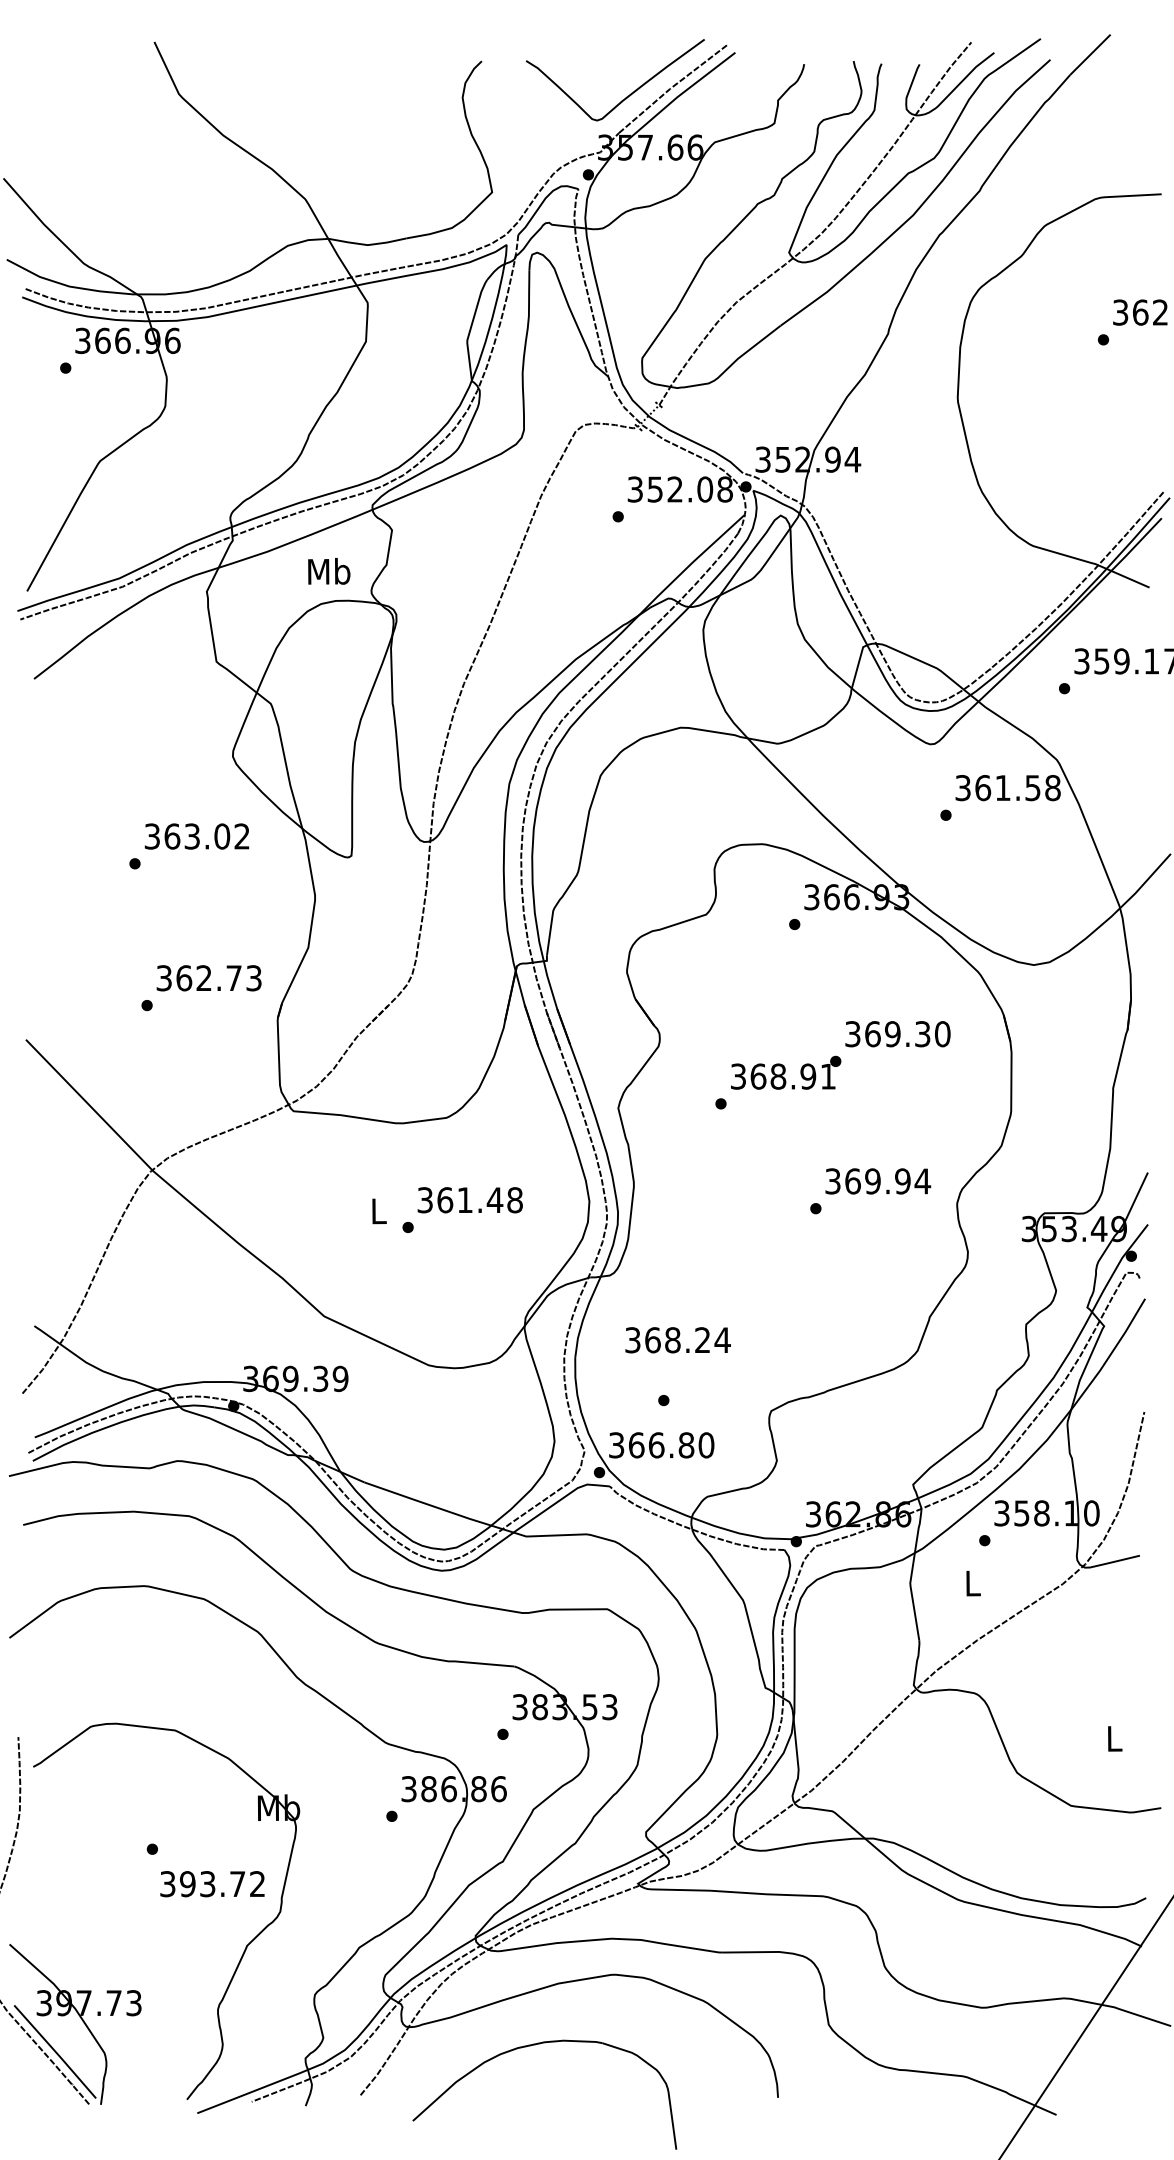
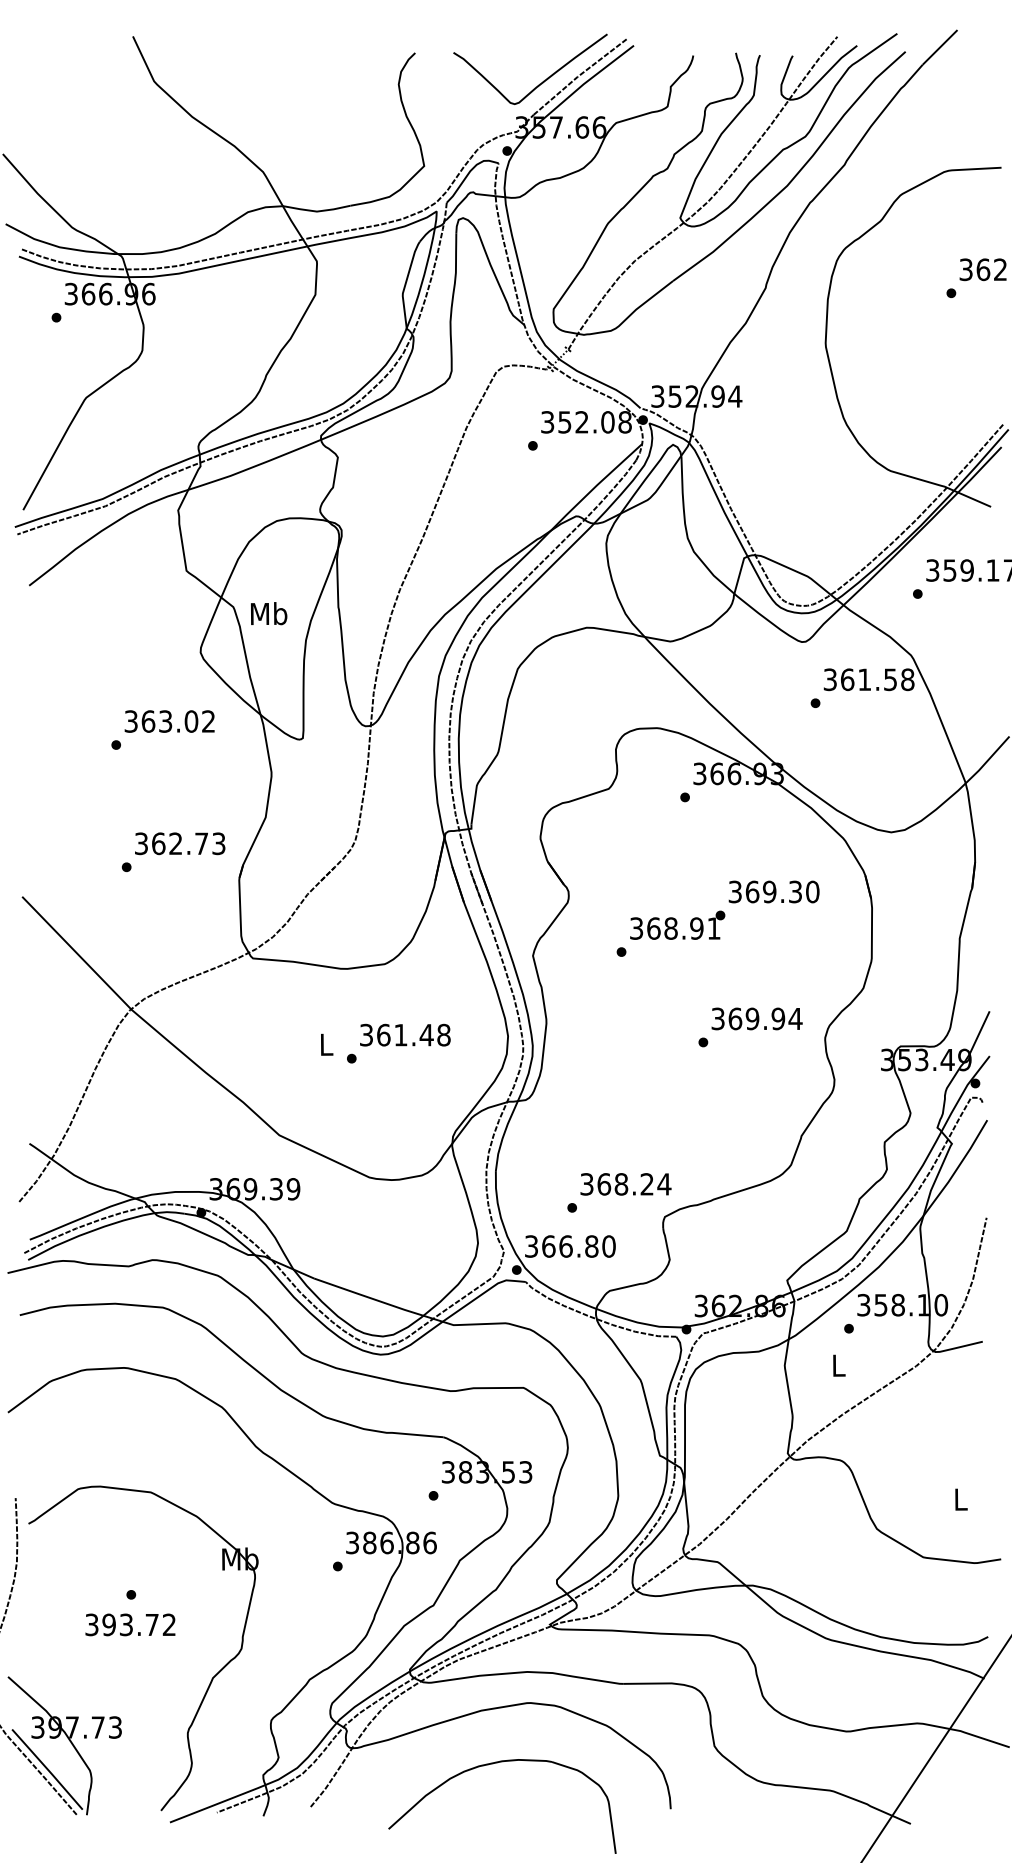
text: (329, 571) -> (269, 613), moved
text: (677, 1340) -> (625, 1184), moved
text: (212, 1884) -> (130, 1625), moved
part: (535, 2045) -> (494, 1764), moved

